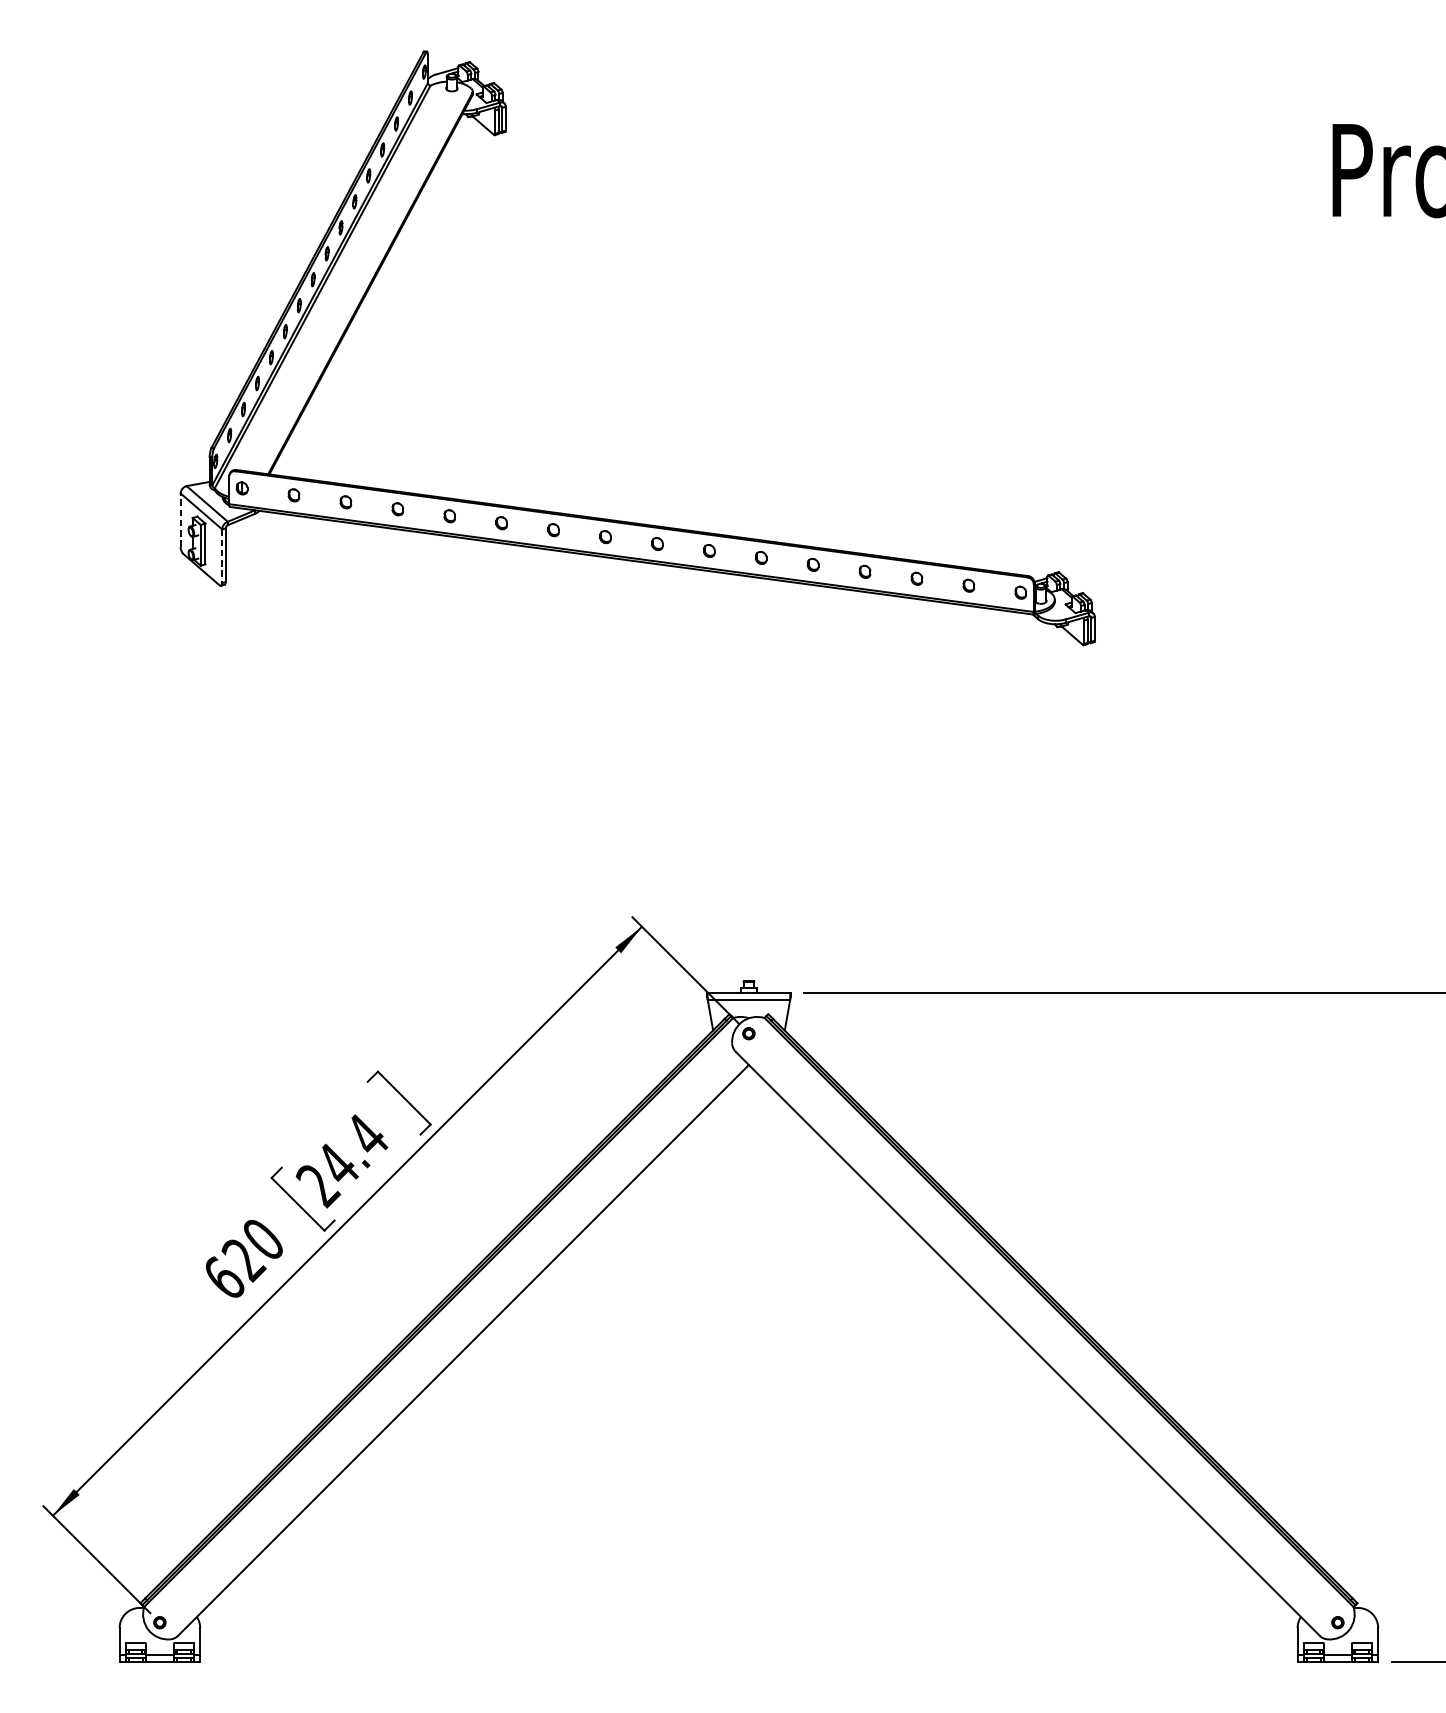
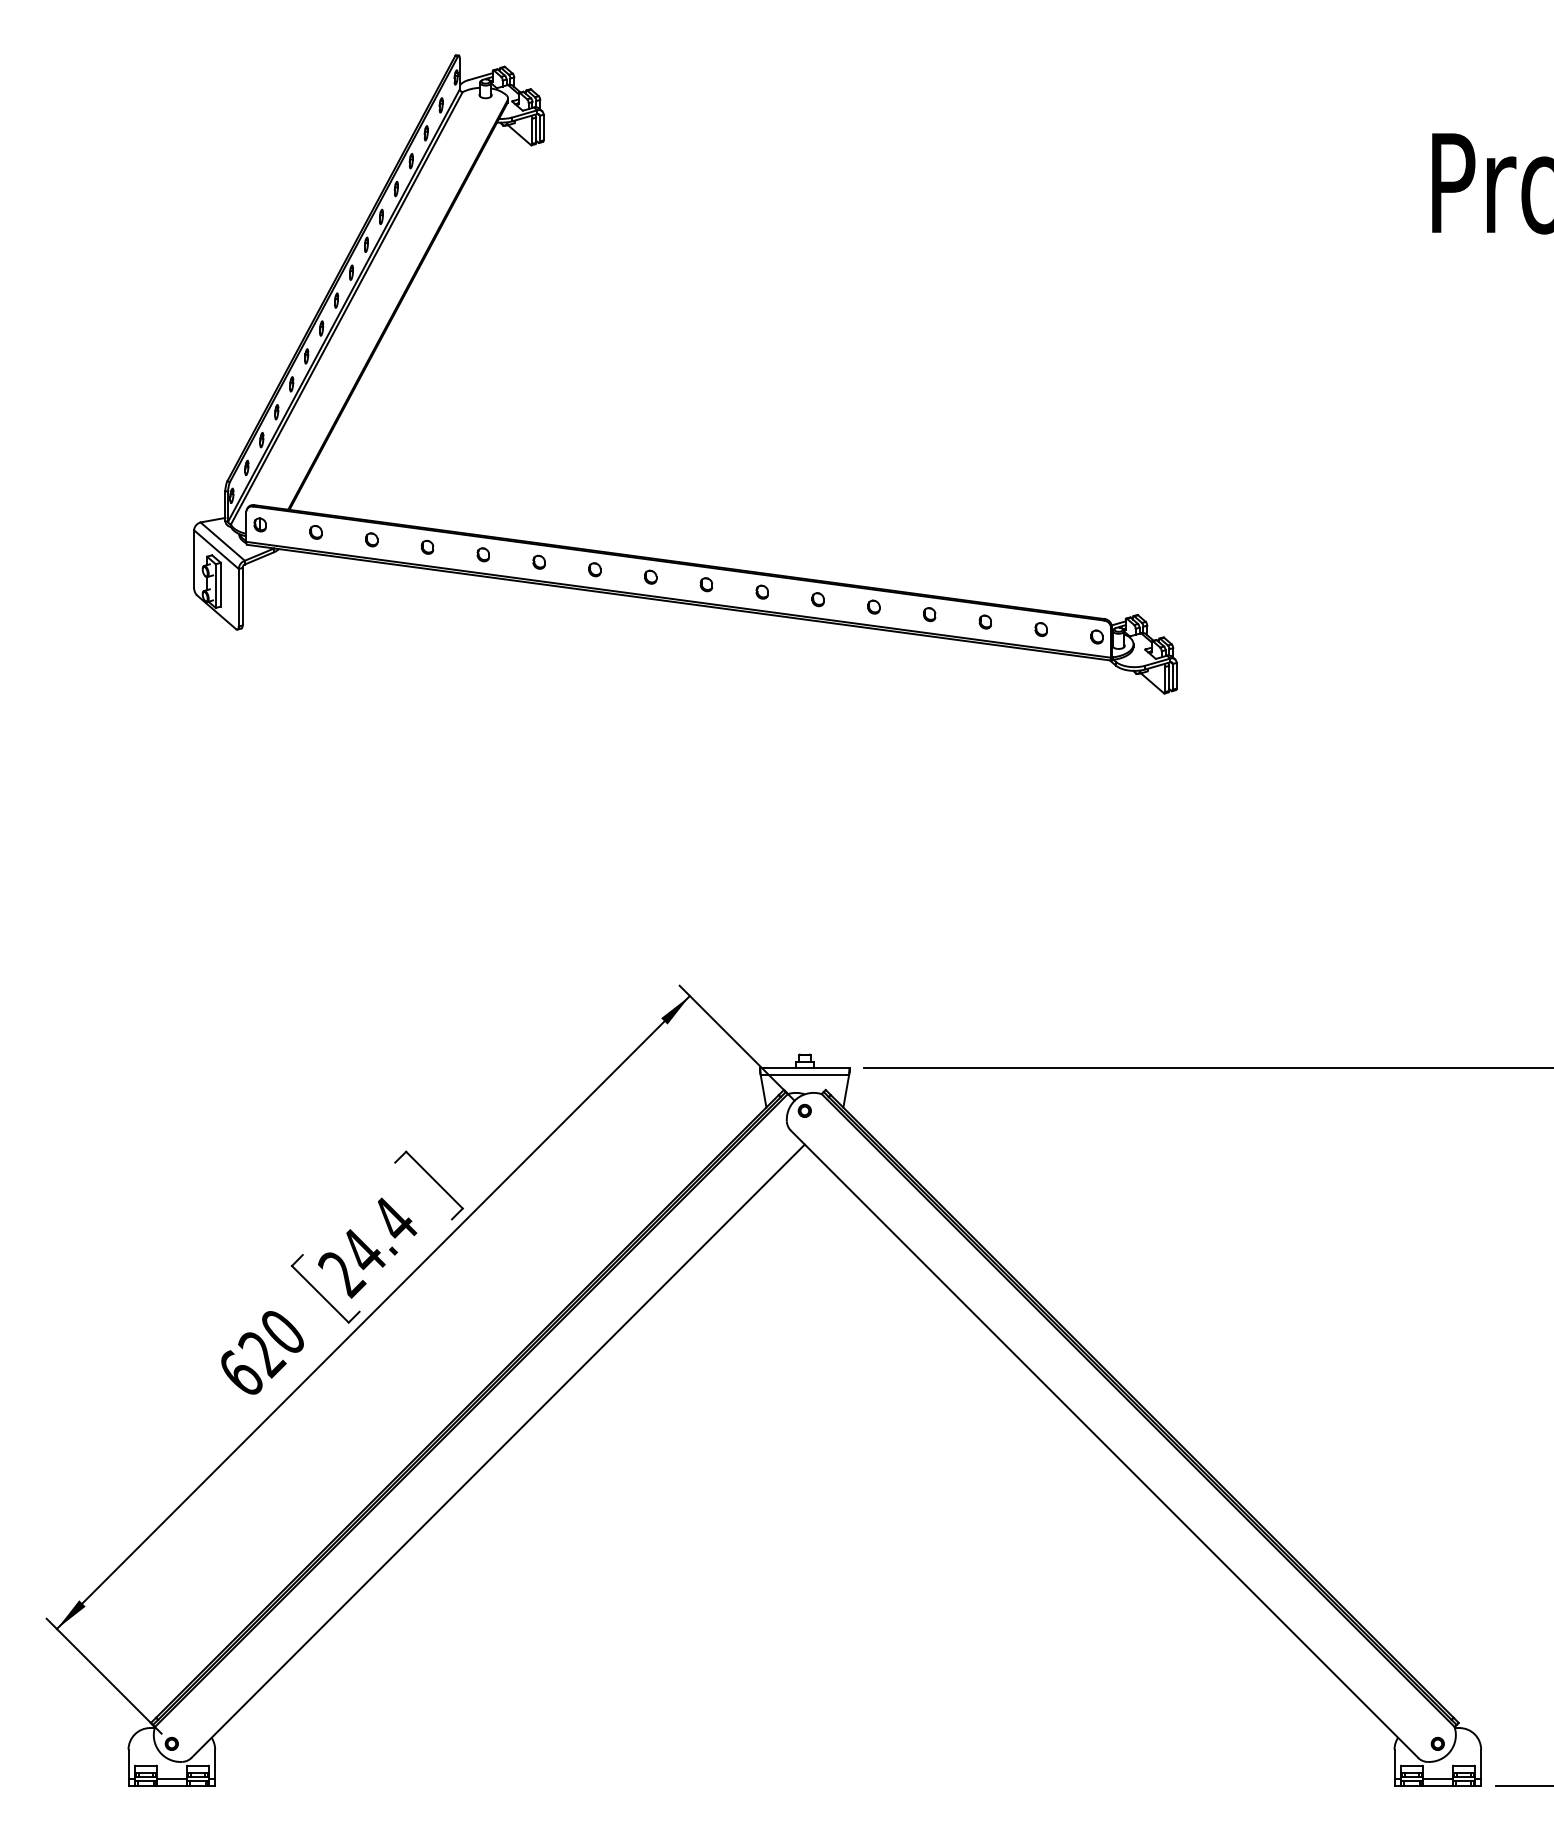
line: (180, 520) -> (194, 559), dashed -> solid
line: (221, 555) -> (238, 597), dashed -> solid

